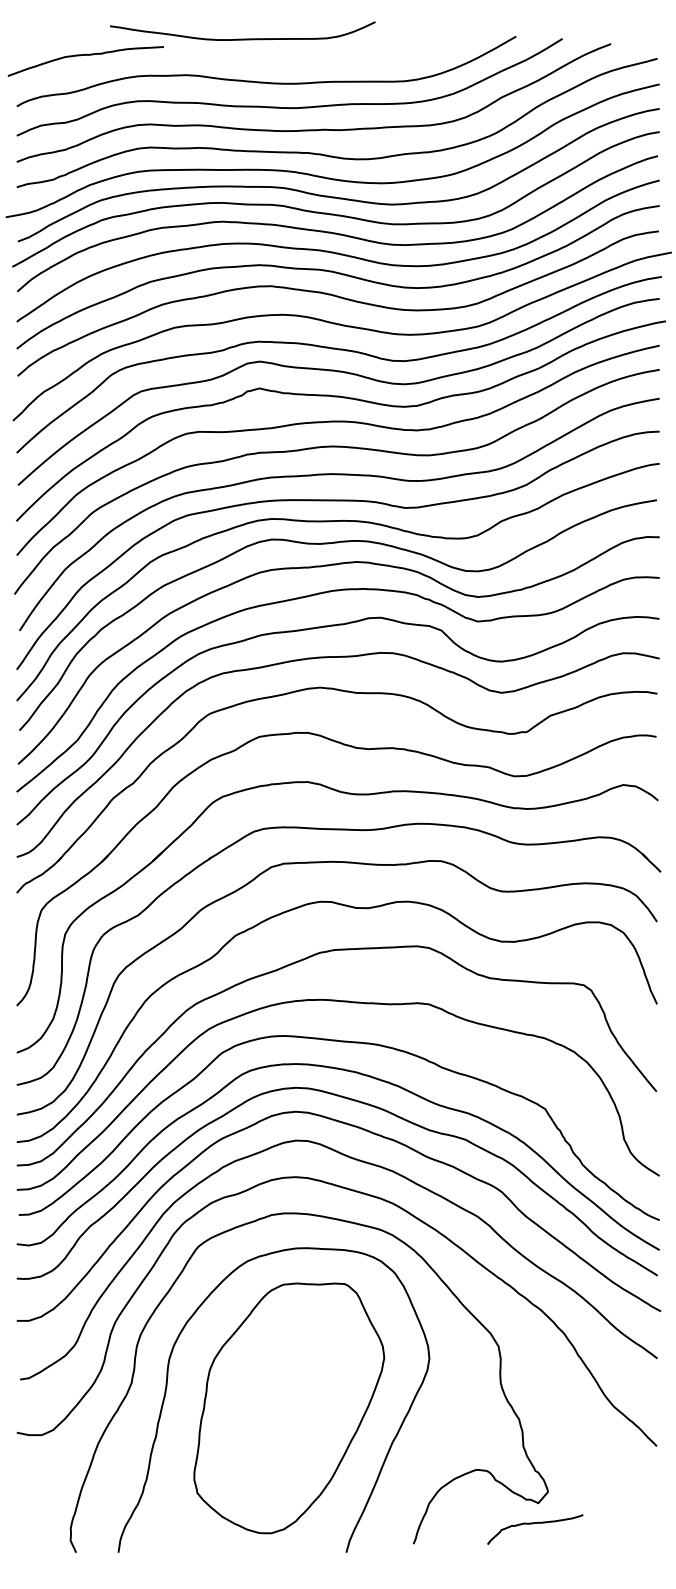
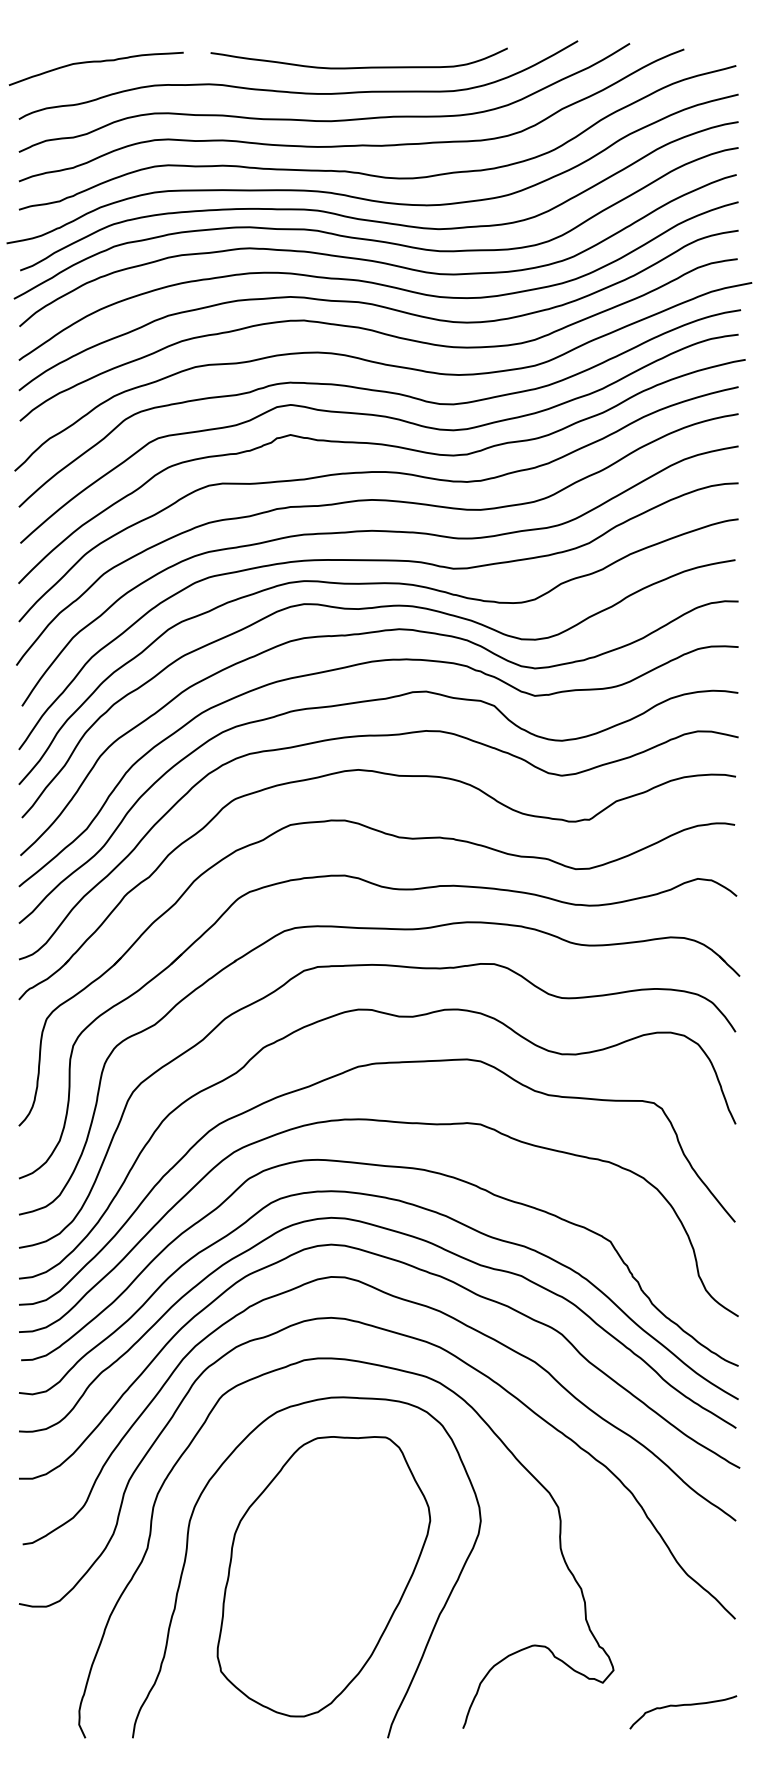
curve: (242, 38) -> (358, 66), moved
curve: (533, 1524) -> (681, 1706), moved

